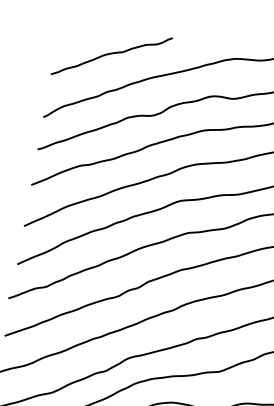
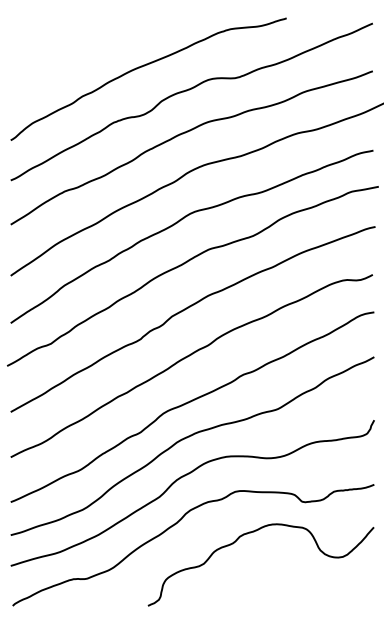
curve: (111, 54) -> (79, 50), removed

